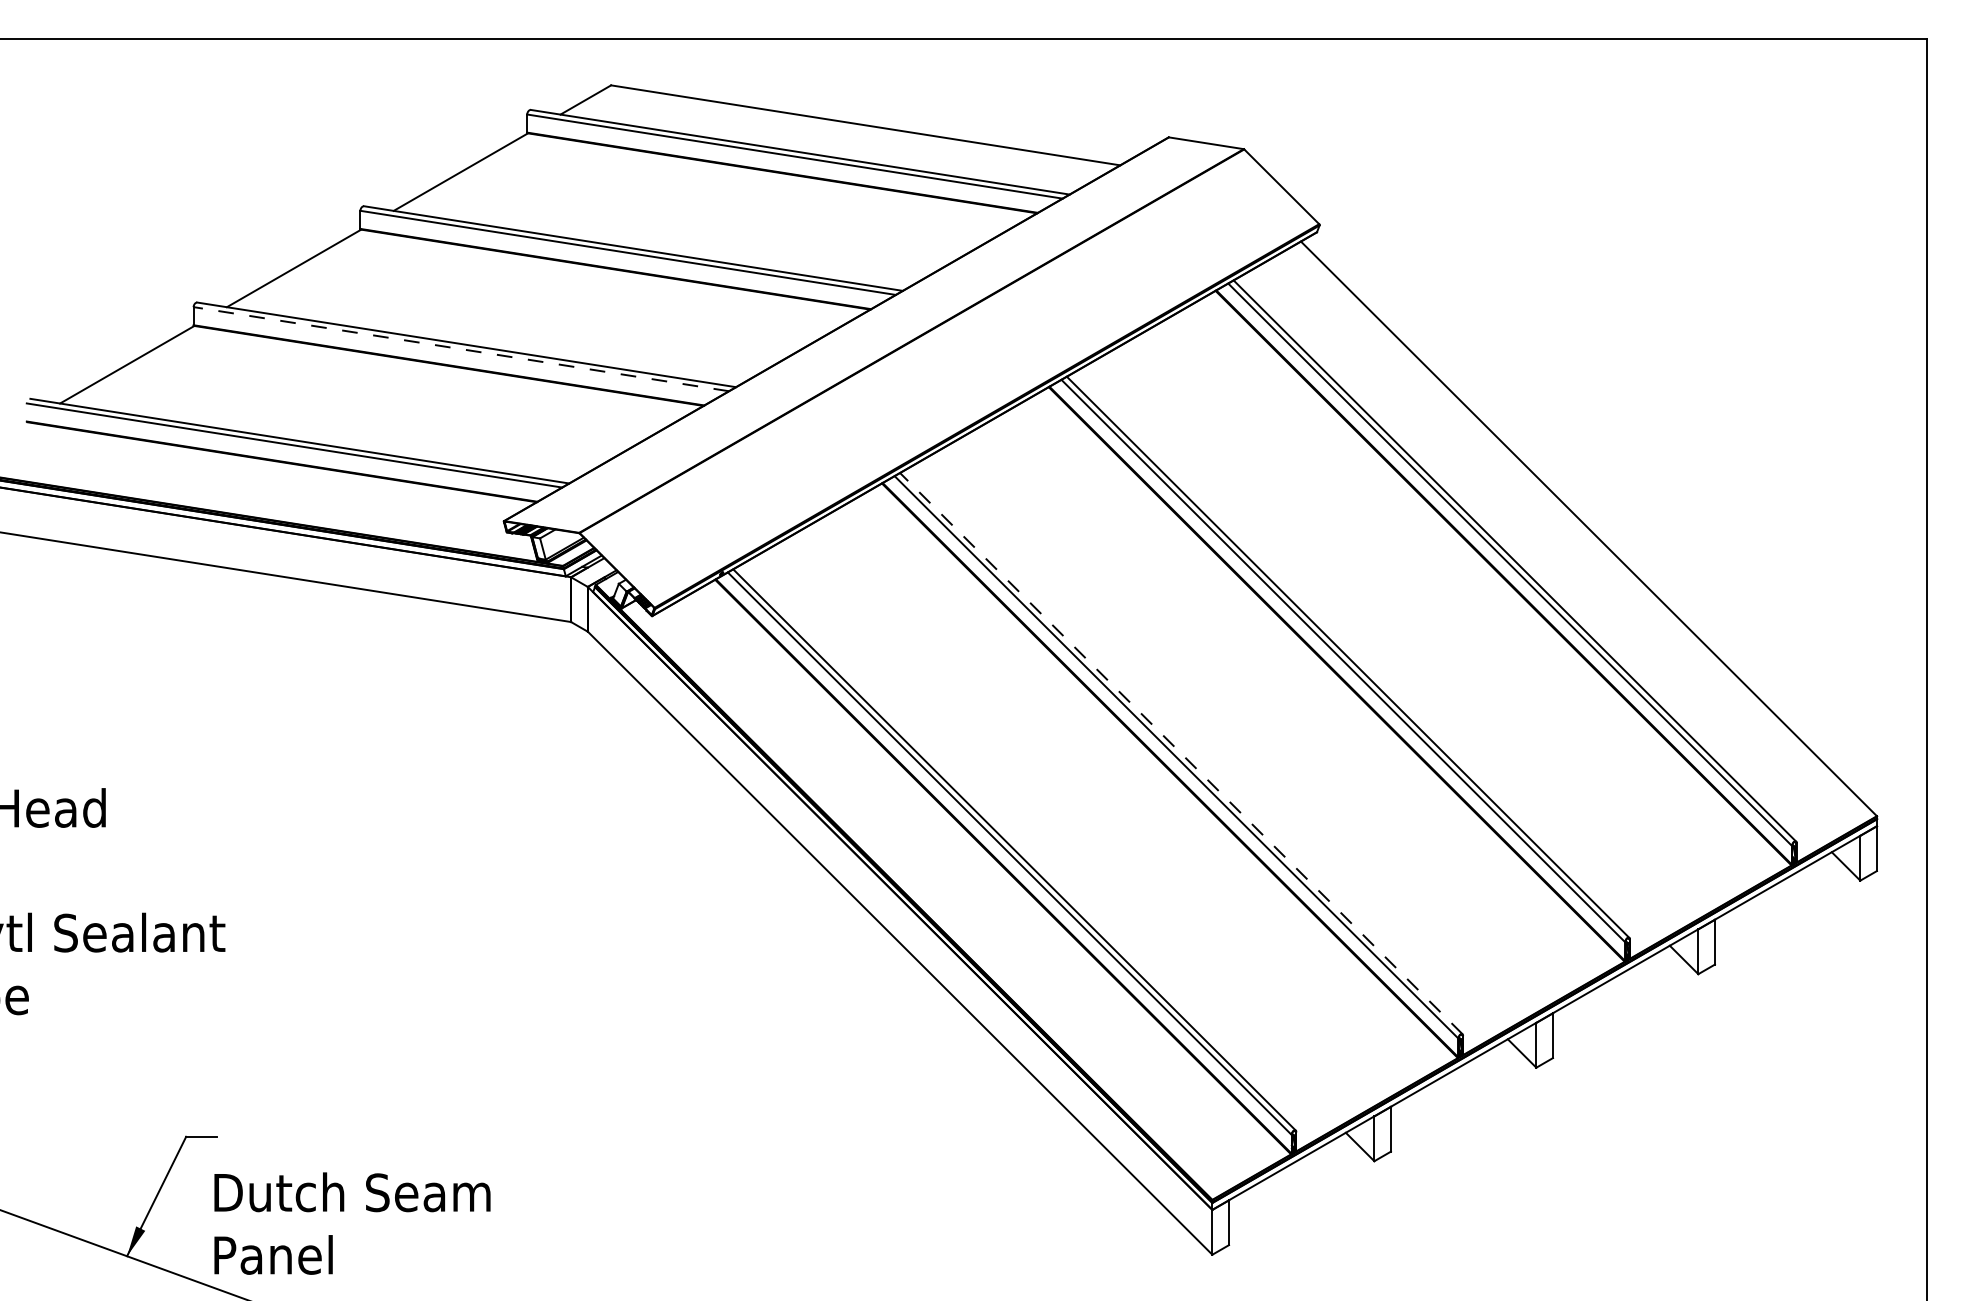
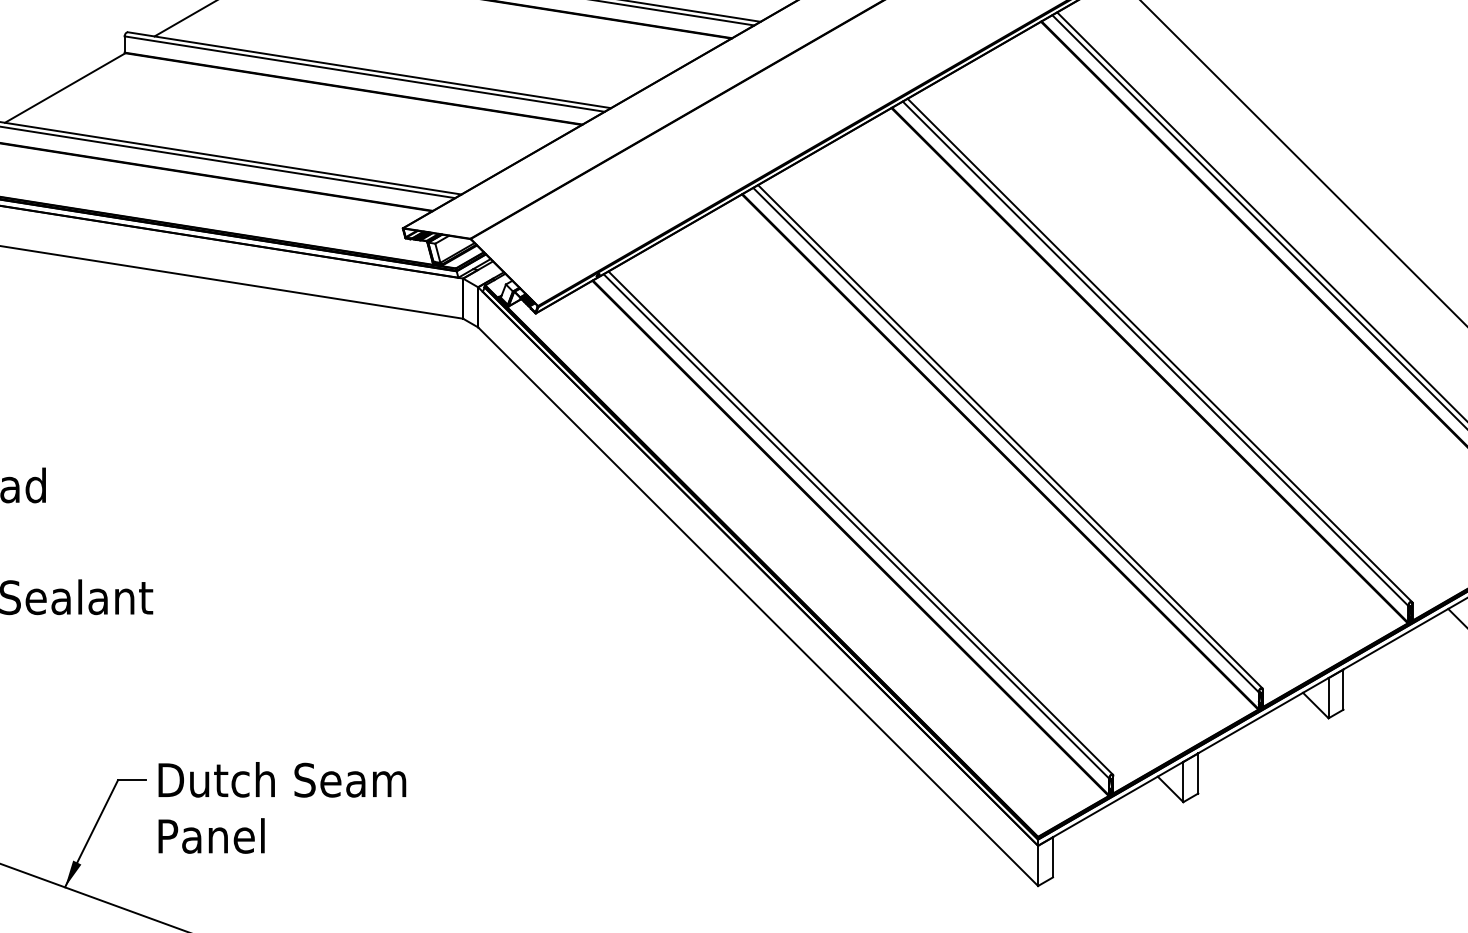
line: (461, 349) -> (364, 74), dashed -> solid
line: (1181, 753) -> (1010, 436), dashed -> solid
text: (352, 1223) -> (282, 807), moved

